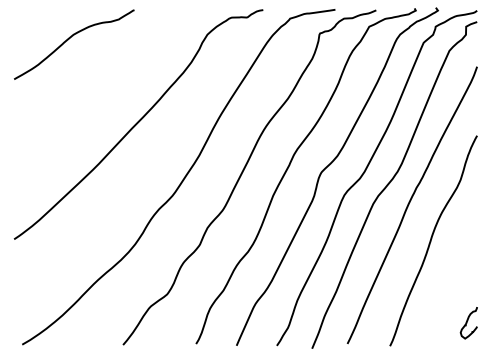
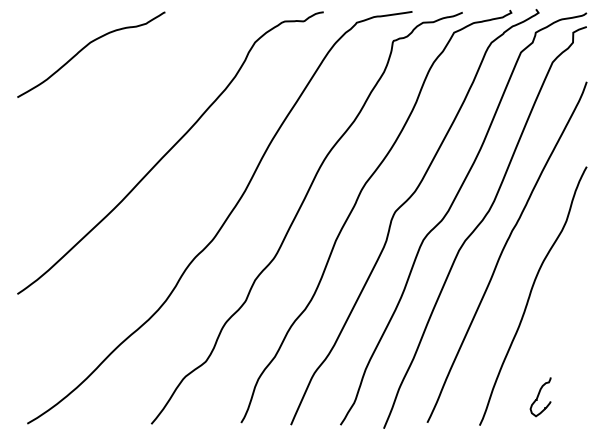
curve: (467, 323) -> (538, 397), moved

